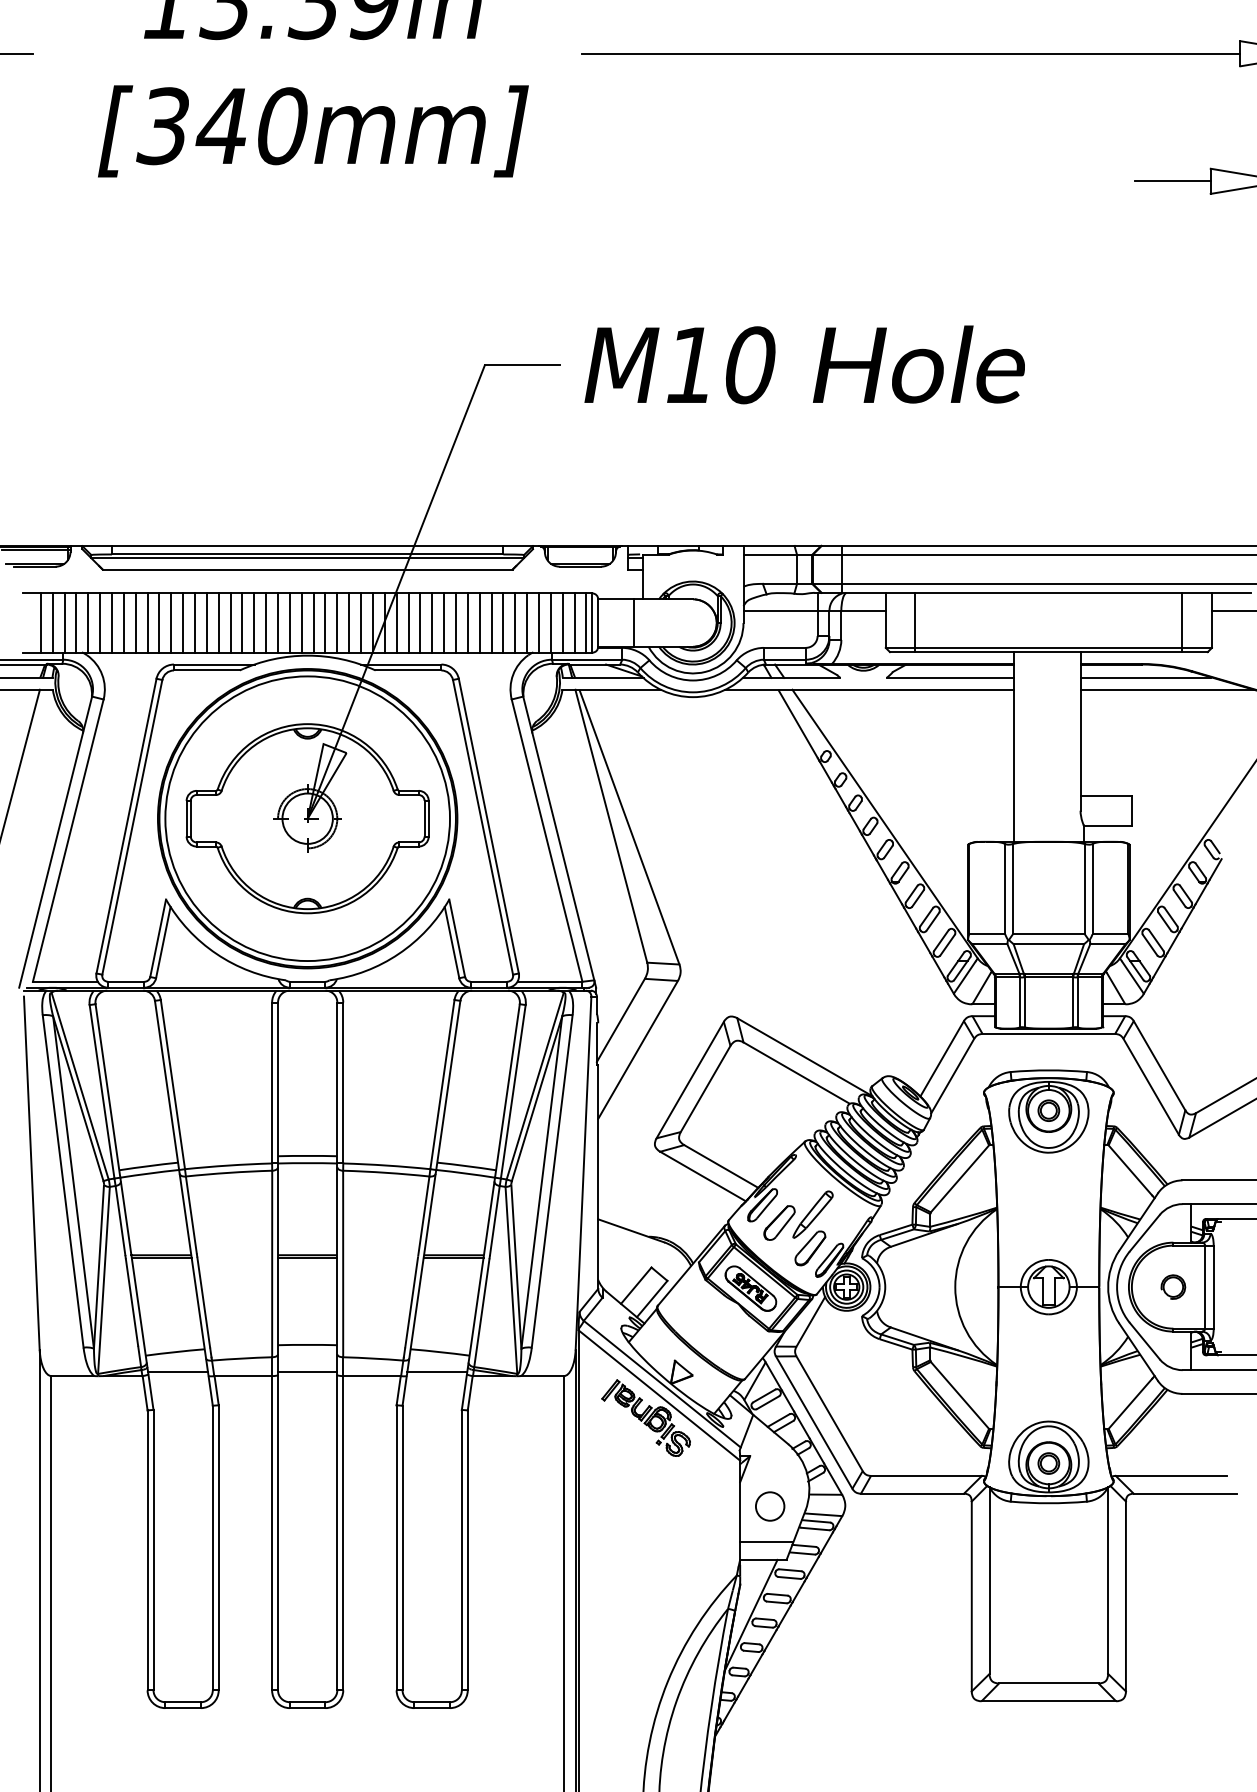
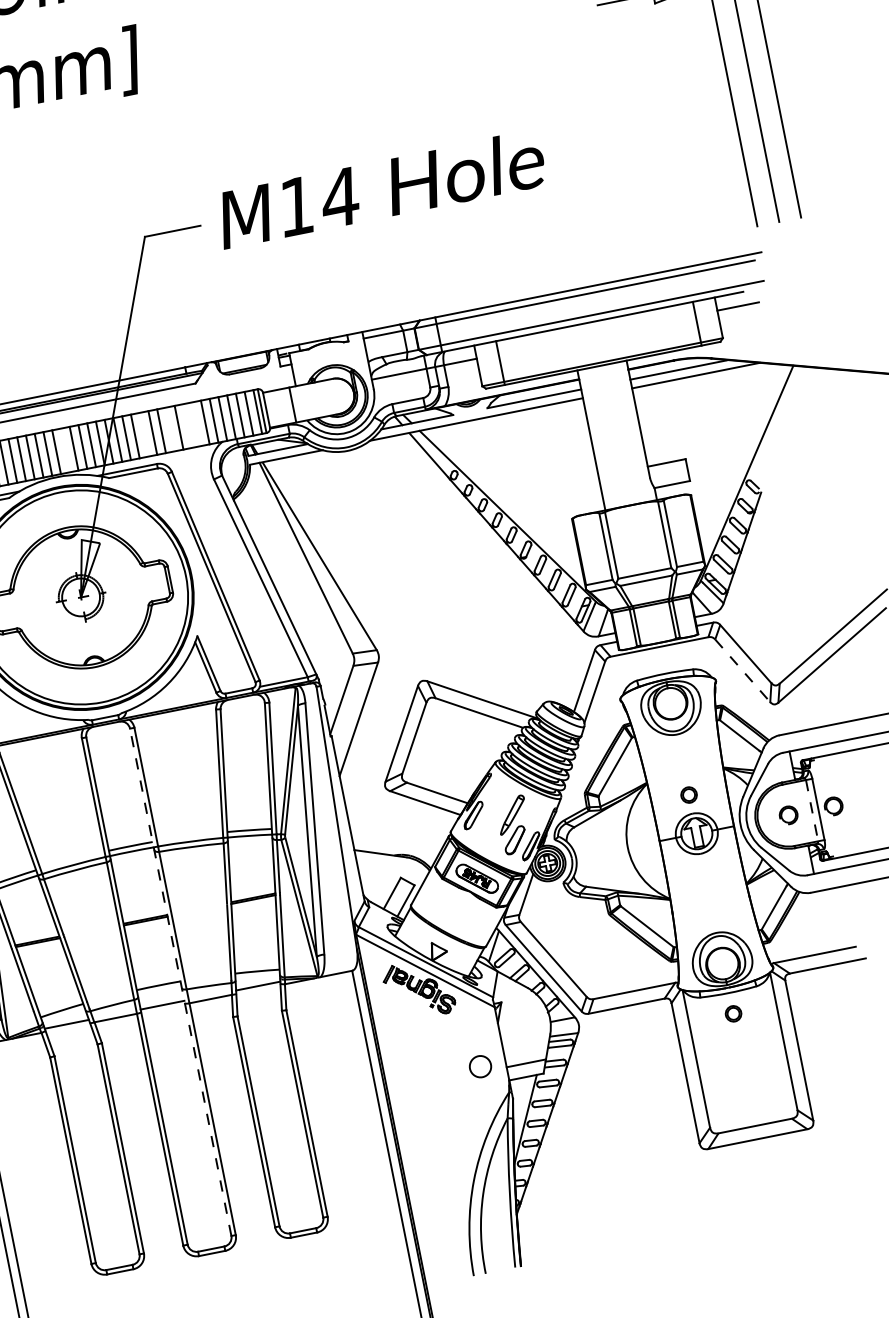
text: (748, 365) -> (339, 198), M10 -> M14
line: (325, 622) -> (65, 450), removed
line: (432, 622) -> (144, 434), removed
line: (467, 622) -> (170, 429), removed
line: (491, 622) -> (187, 425), removed
line: (503, 622) -> (196, 423), removed
line: (1151, 1087) -> (743, 671), solid -> dashed
part: (1048, 1110) -> (688, 794), moved
part: (779, 1222) -> (488, 825), removed
part: (1234, 1286) -> (833, 805), added
line: (1205, 1287) -> (812, 810), solid -> dashed
line: (337, 1346) -> (180, 982), solid -> dashed
part: (1048, 1463) -> (733, 1013), moved
circle: (770, 1506) -> (480, 1066), moved

